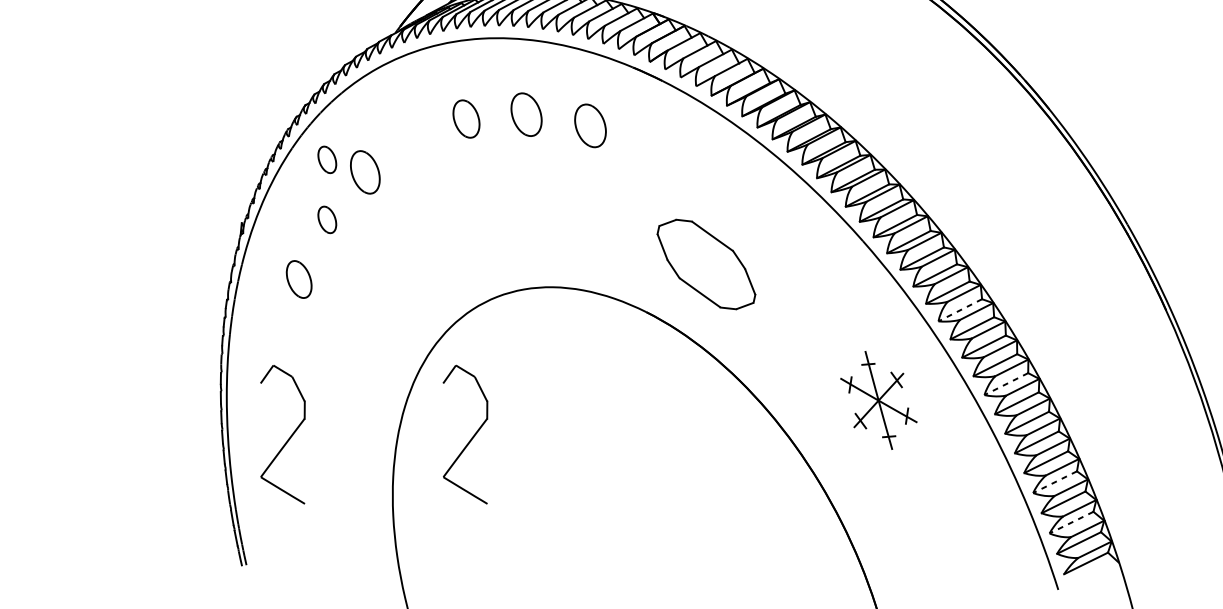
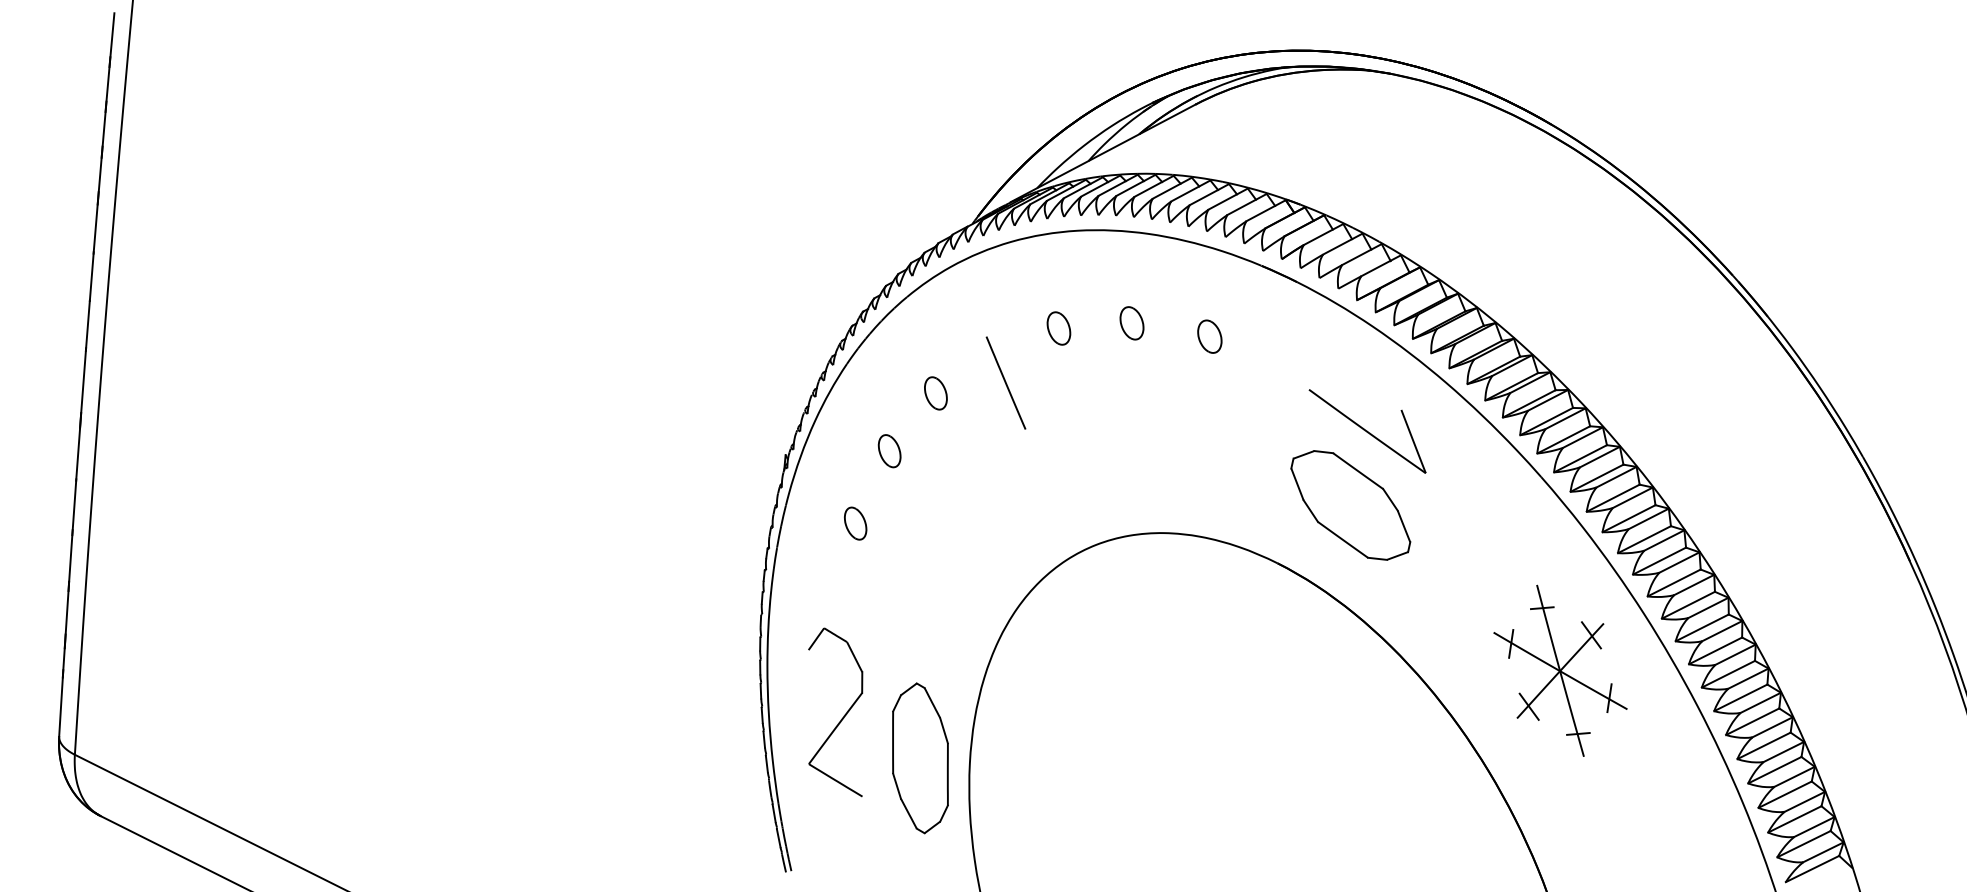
part: (526, 114) -> (1131, 323), size x0.62
part: (466, 119) -> (1058, 328), size x0.71
part: (590, 125) -> (1209, 336), size x0.62
part: (327, 160) -> (889, 378), removed
line: (422, 163) -> (1005, 382), added
part: (364, 172) -> (935, 393), size x0.62
part: (720, 203) -> (1367, 431), added
part: (299, 279) -> (855, 523), size x0.71
line: (960, 310) -> (1659, 561), dashed -> solid
line: (1006, 383) -> (1715, 650), dashed -> solid
part: (878, 400) -> (1560, 670), size x1.43
part: (470, 439) -> (1063, 718), removed
part: (352, 472) -> (920, 758), added
line: (1054, 482) -> (1774, 770), dashed -> solid
line: (1071, 522) -> (1794, 819), dashed -> solid

